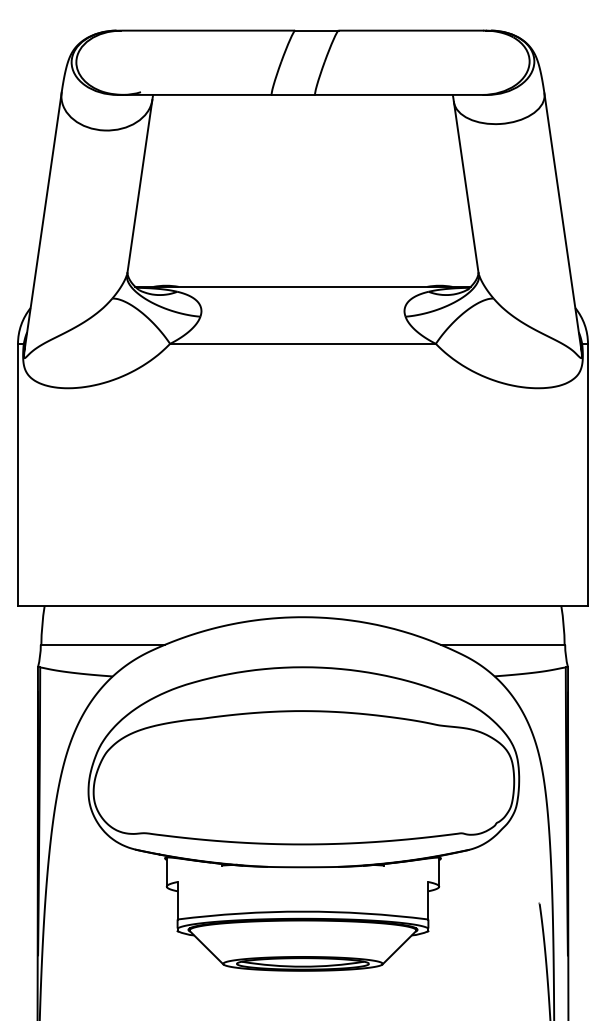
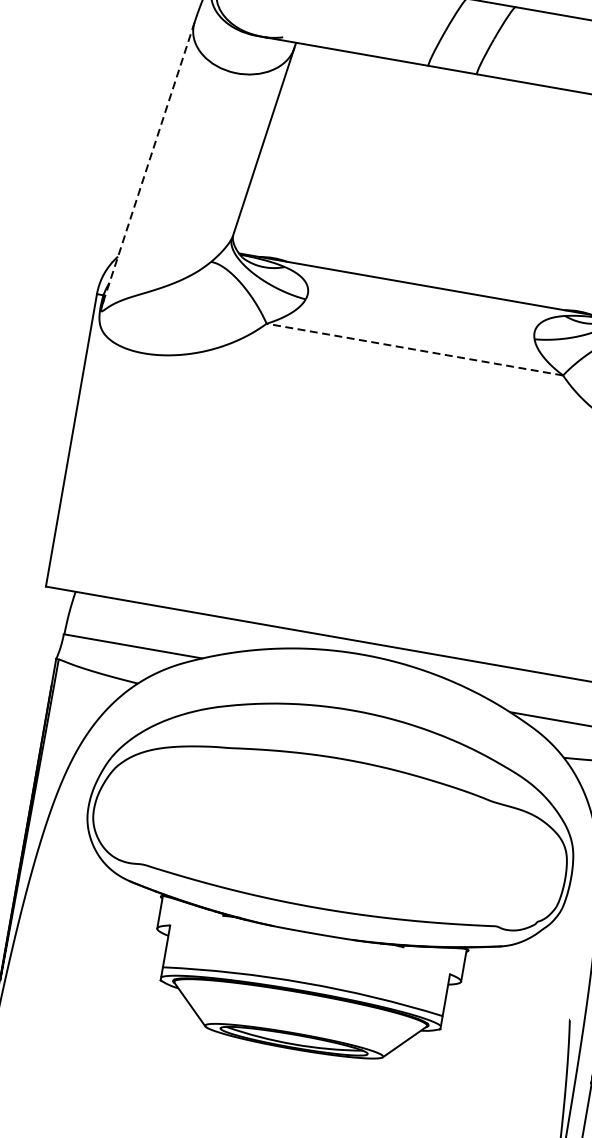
line: (43, 221) -> (149, 162), solid -> dashed
line: (302, 343) -> (414, 349), solid -> dashed

